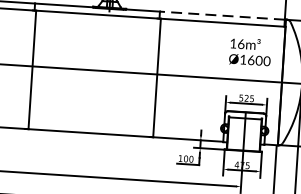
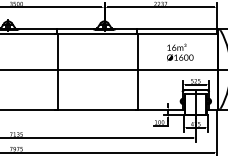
line: (221, 15) -> (176, 29), dashed -> solid
text: (250, 52) -> (180, 52), moved

